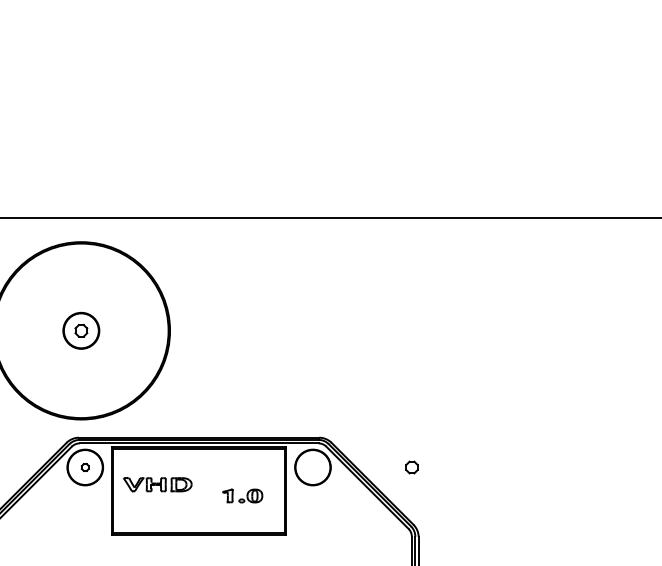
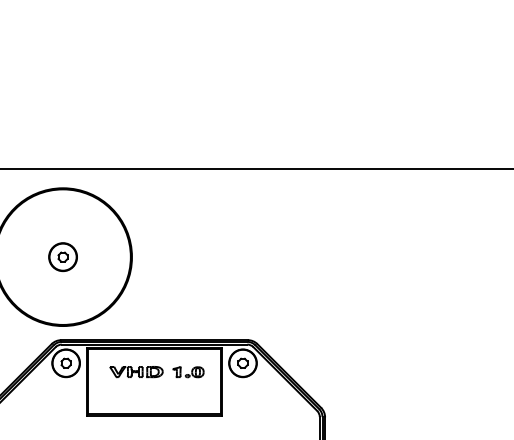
part: (85, 467) -> (66, 363), size x1.67
part: (411, 467) -> (242, 363), moved
part: (157, 484) -> (136, 371), moved
part: (242, 495) -> (188, 371), moved

